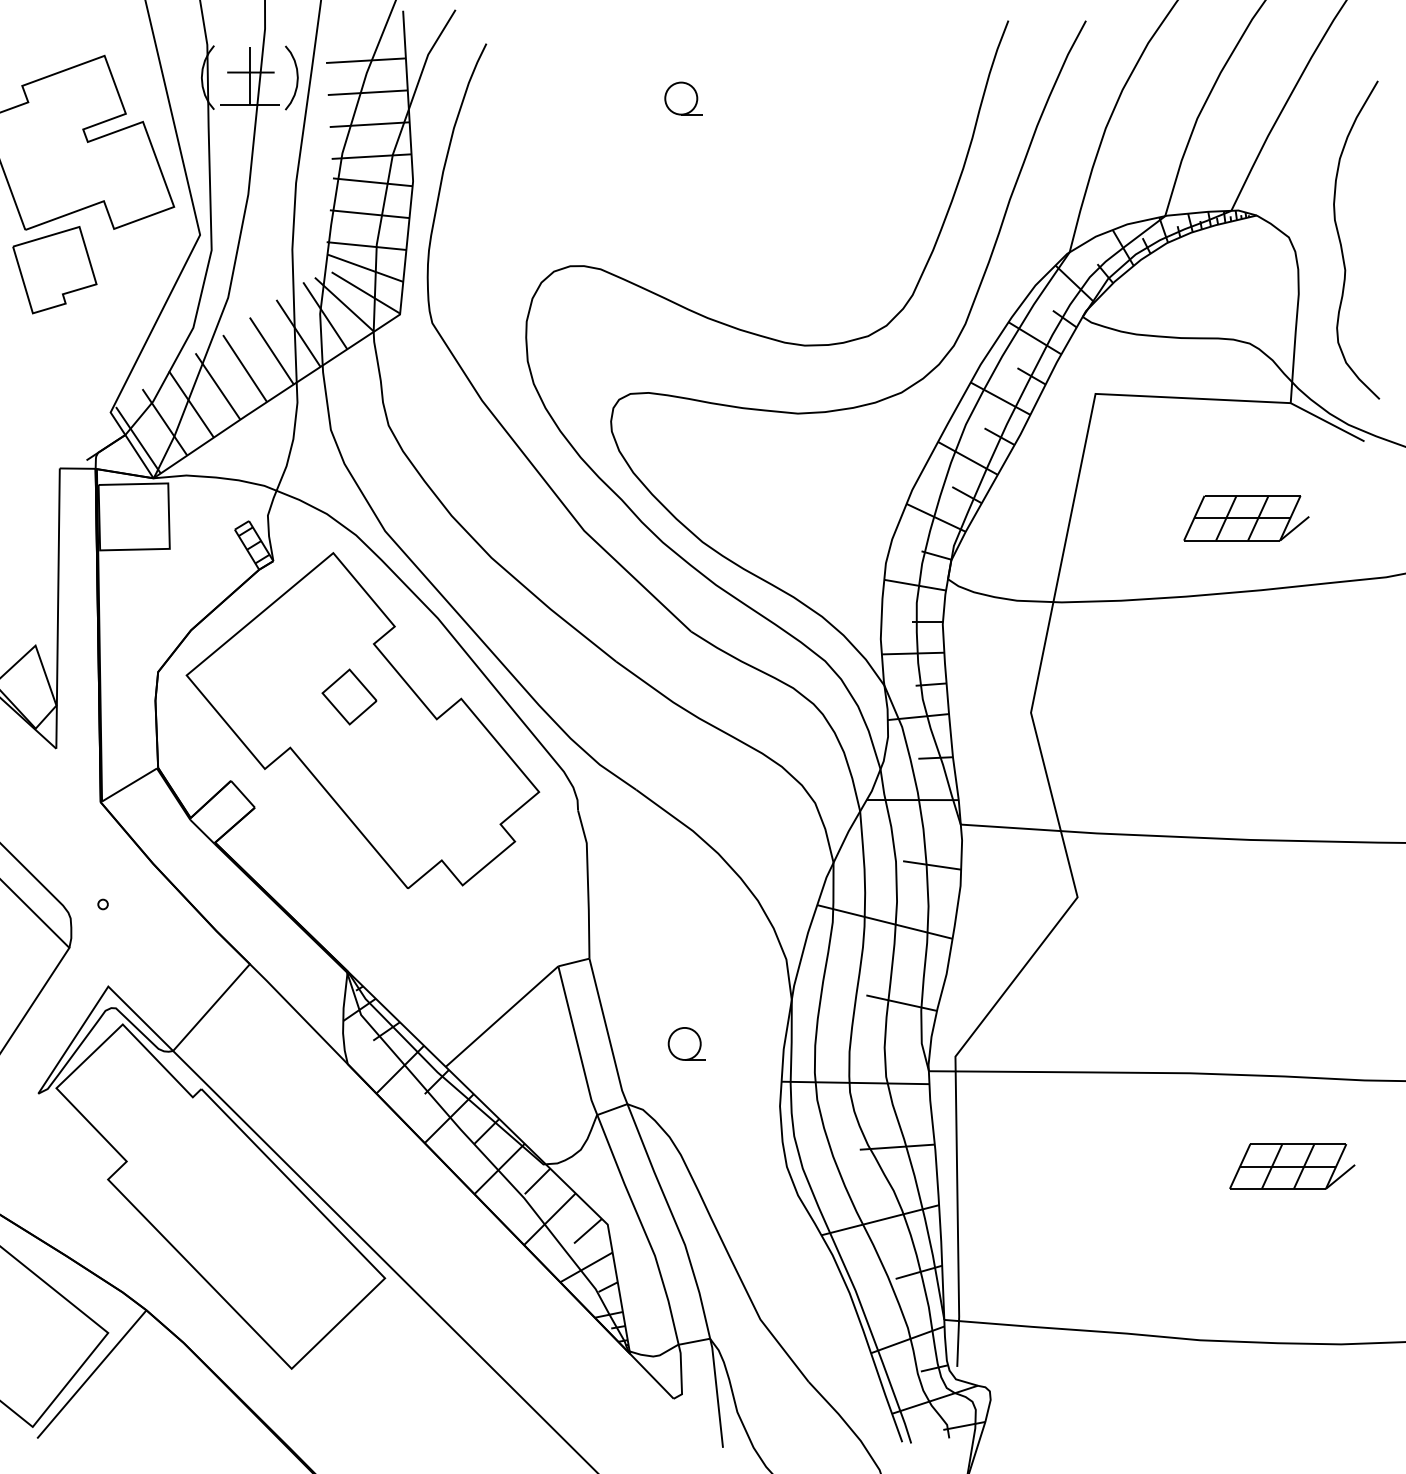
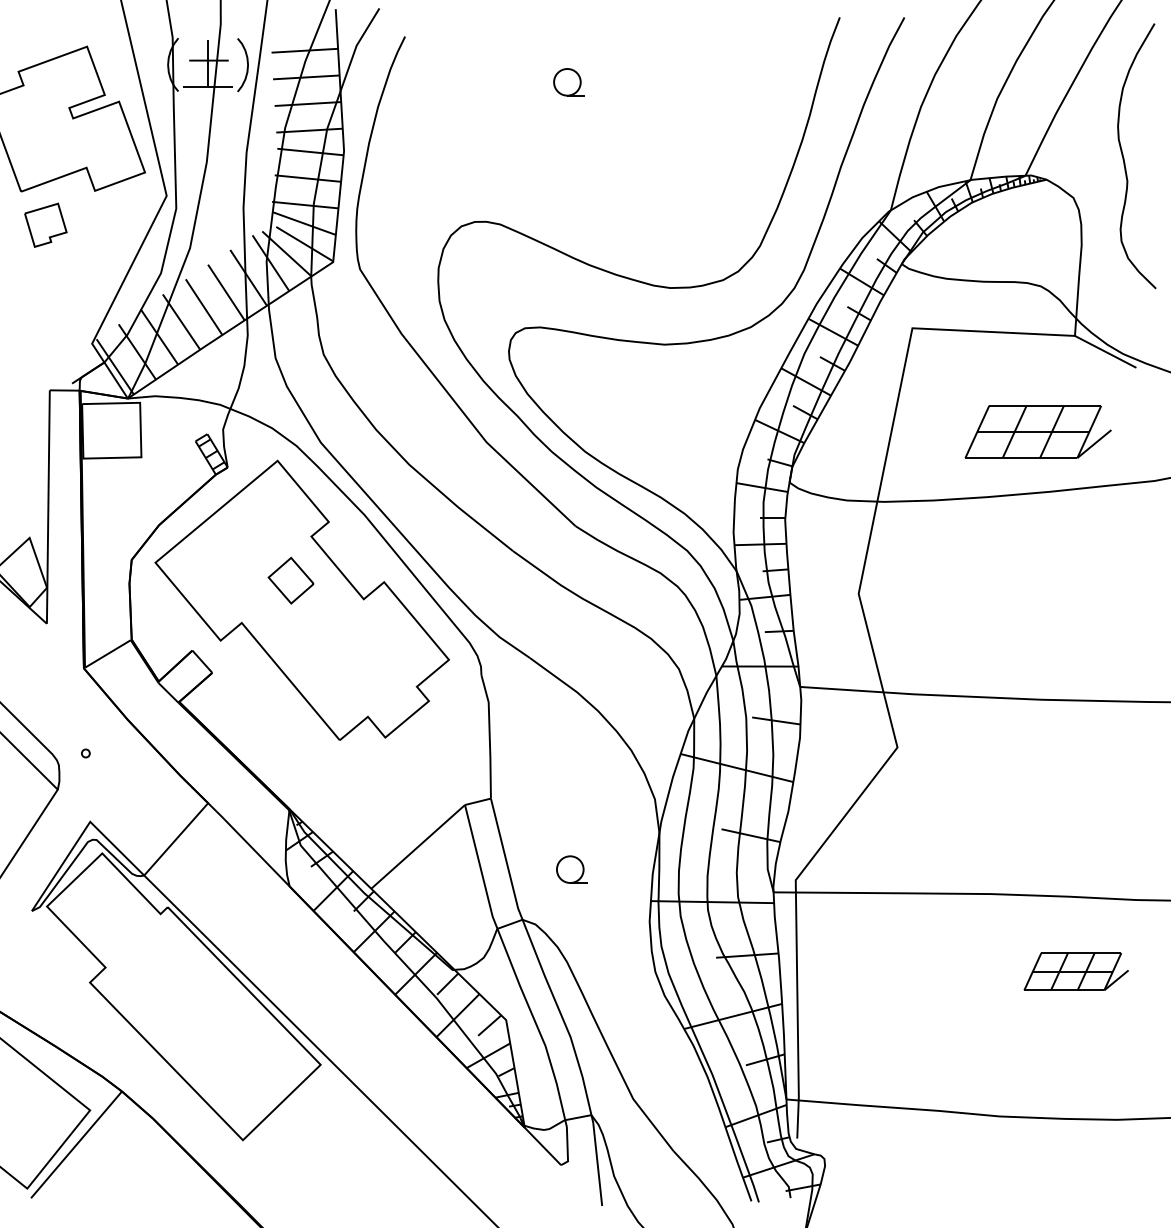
curve: (1341, 241) -> (1124, 157), moved
part: (54, 270) -> (45, 225), size x0.6
part: (1245, 517) -> (1037, 431), size x1.4

